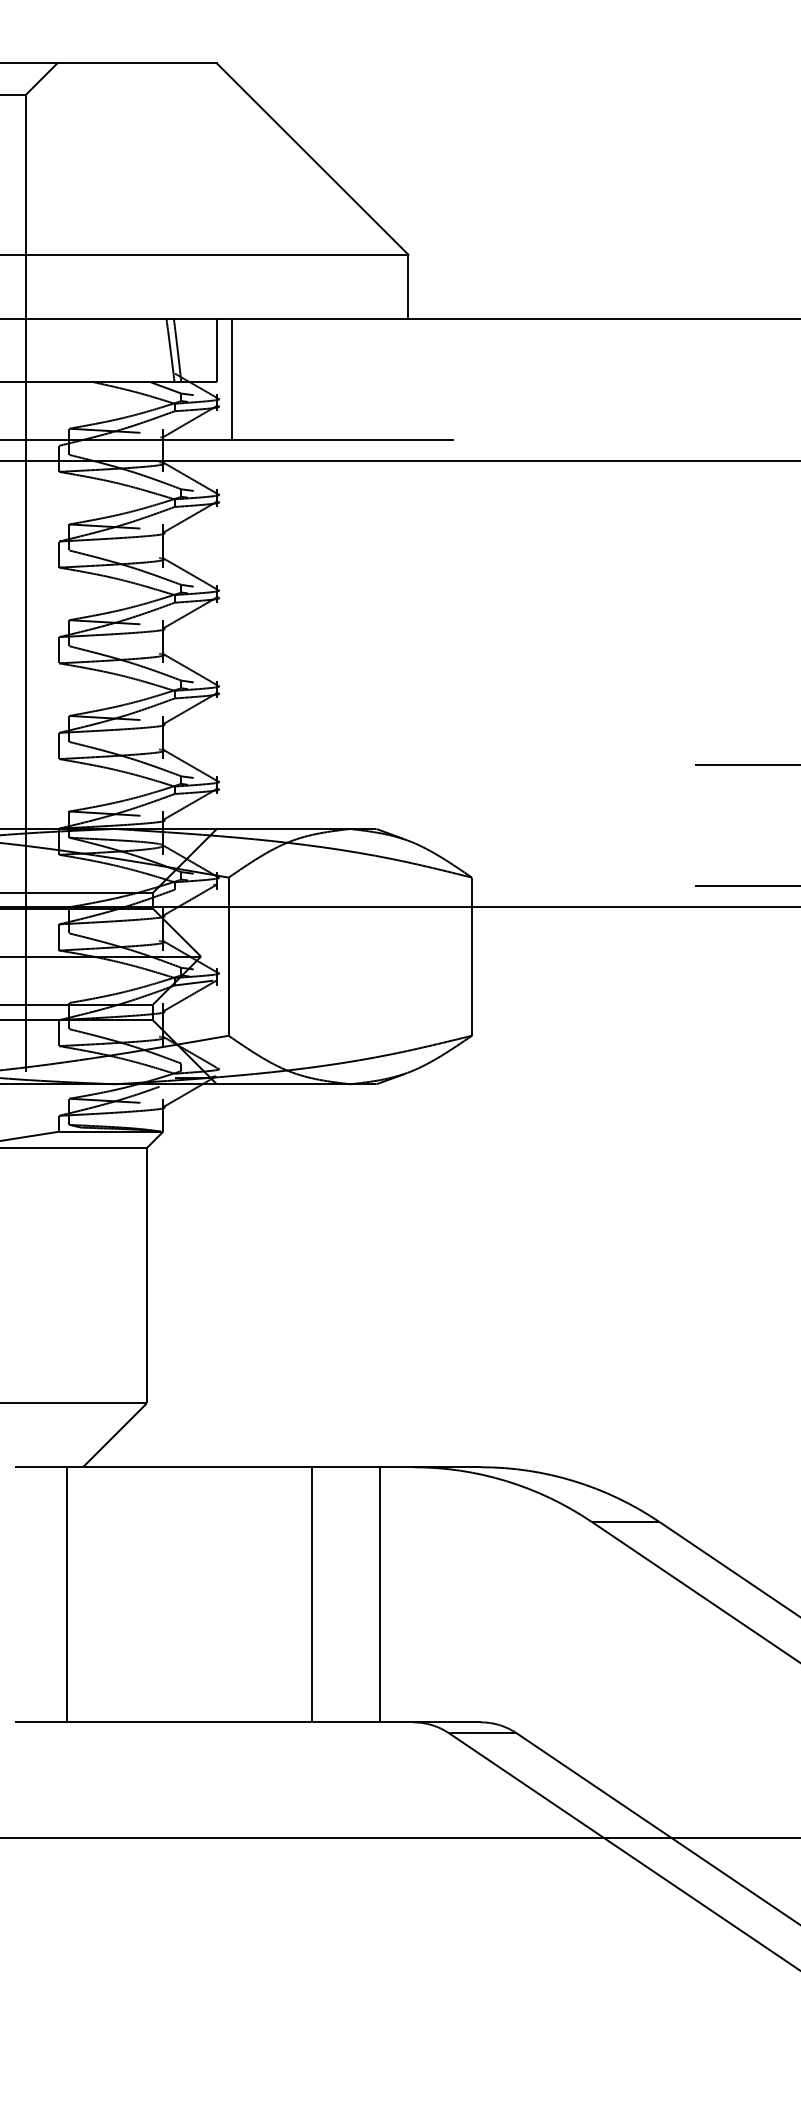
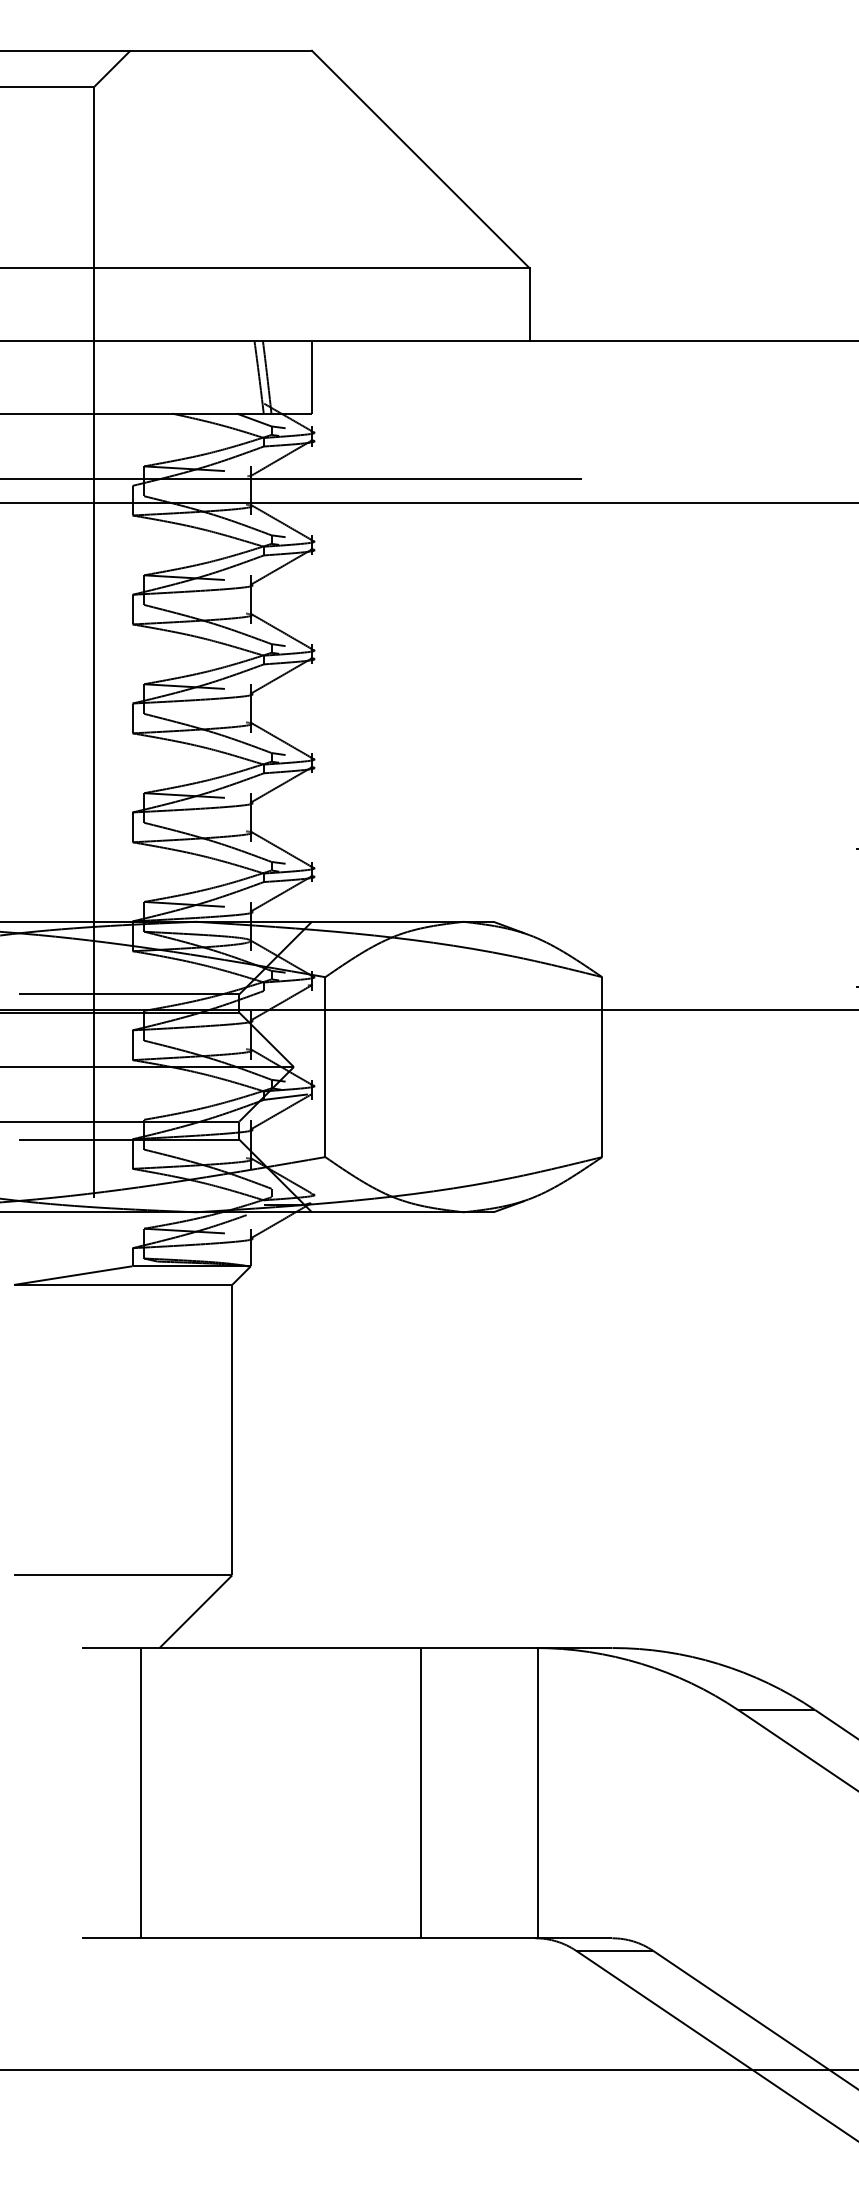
line: (232, 378) -> (329, 409), removed
line: (380, 1594) -> (537, 1792), moved

